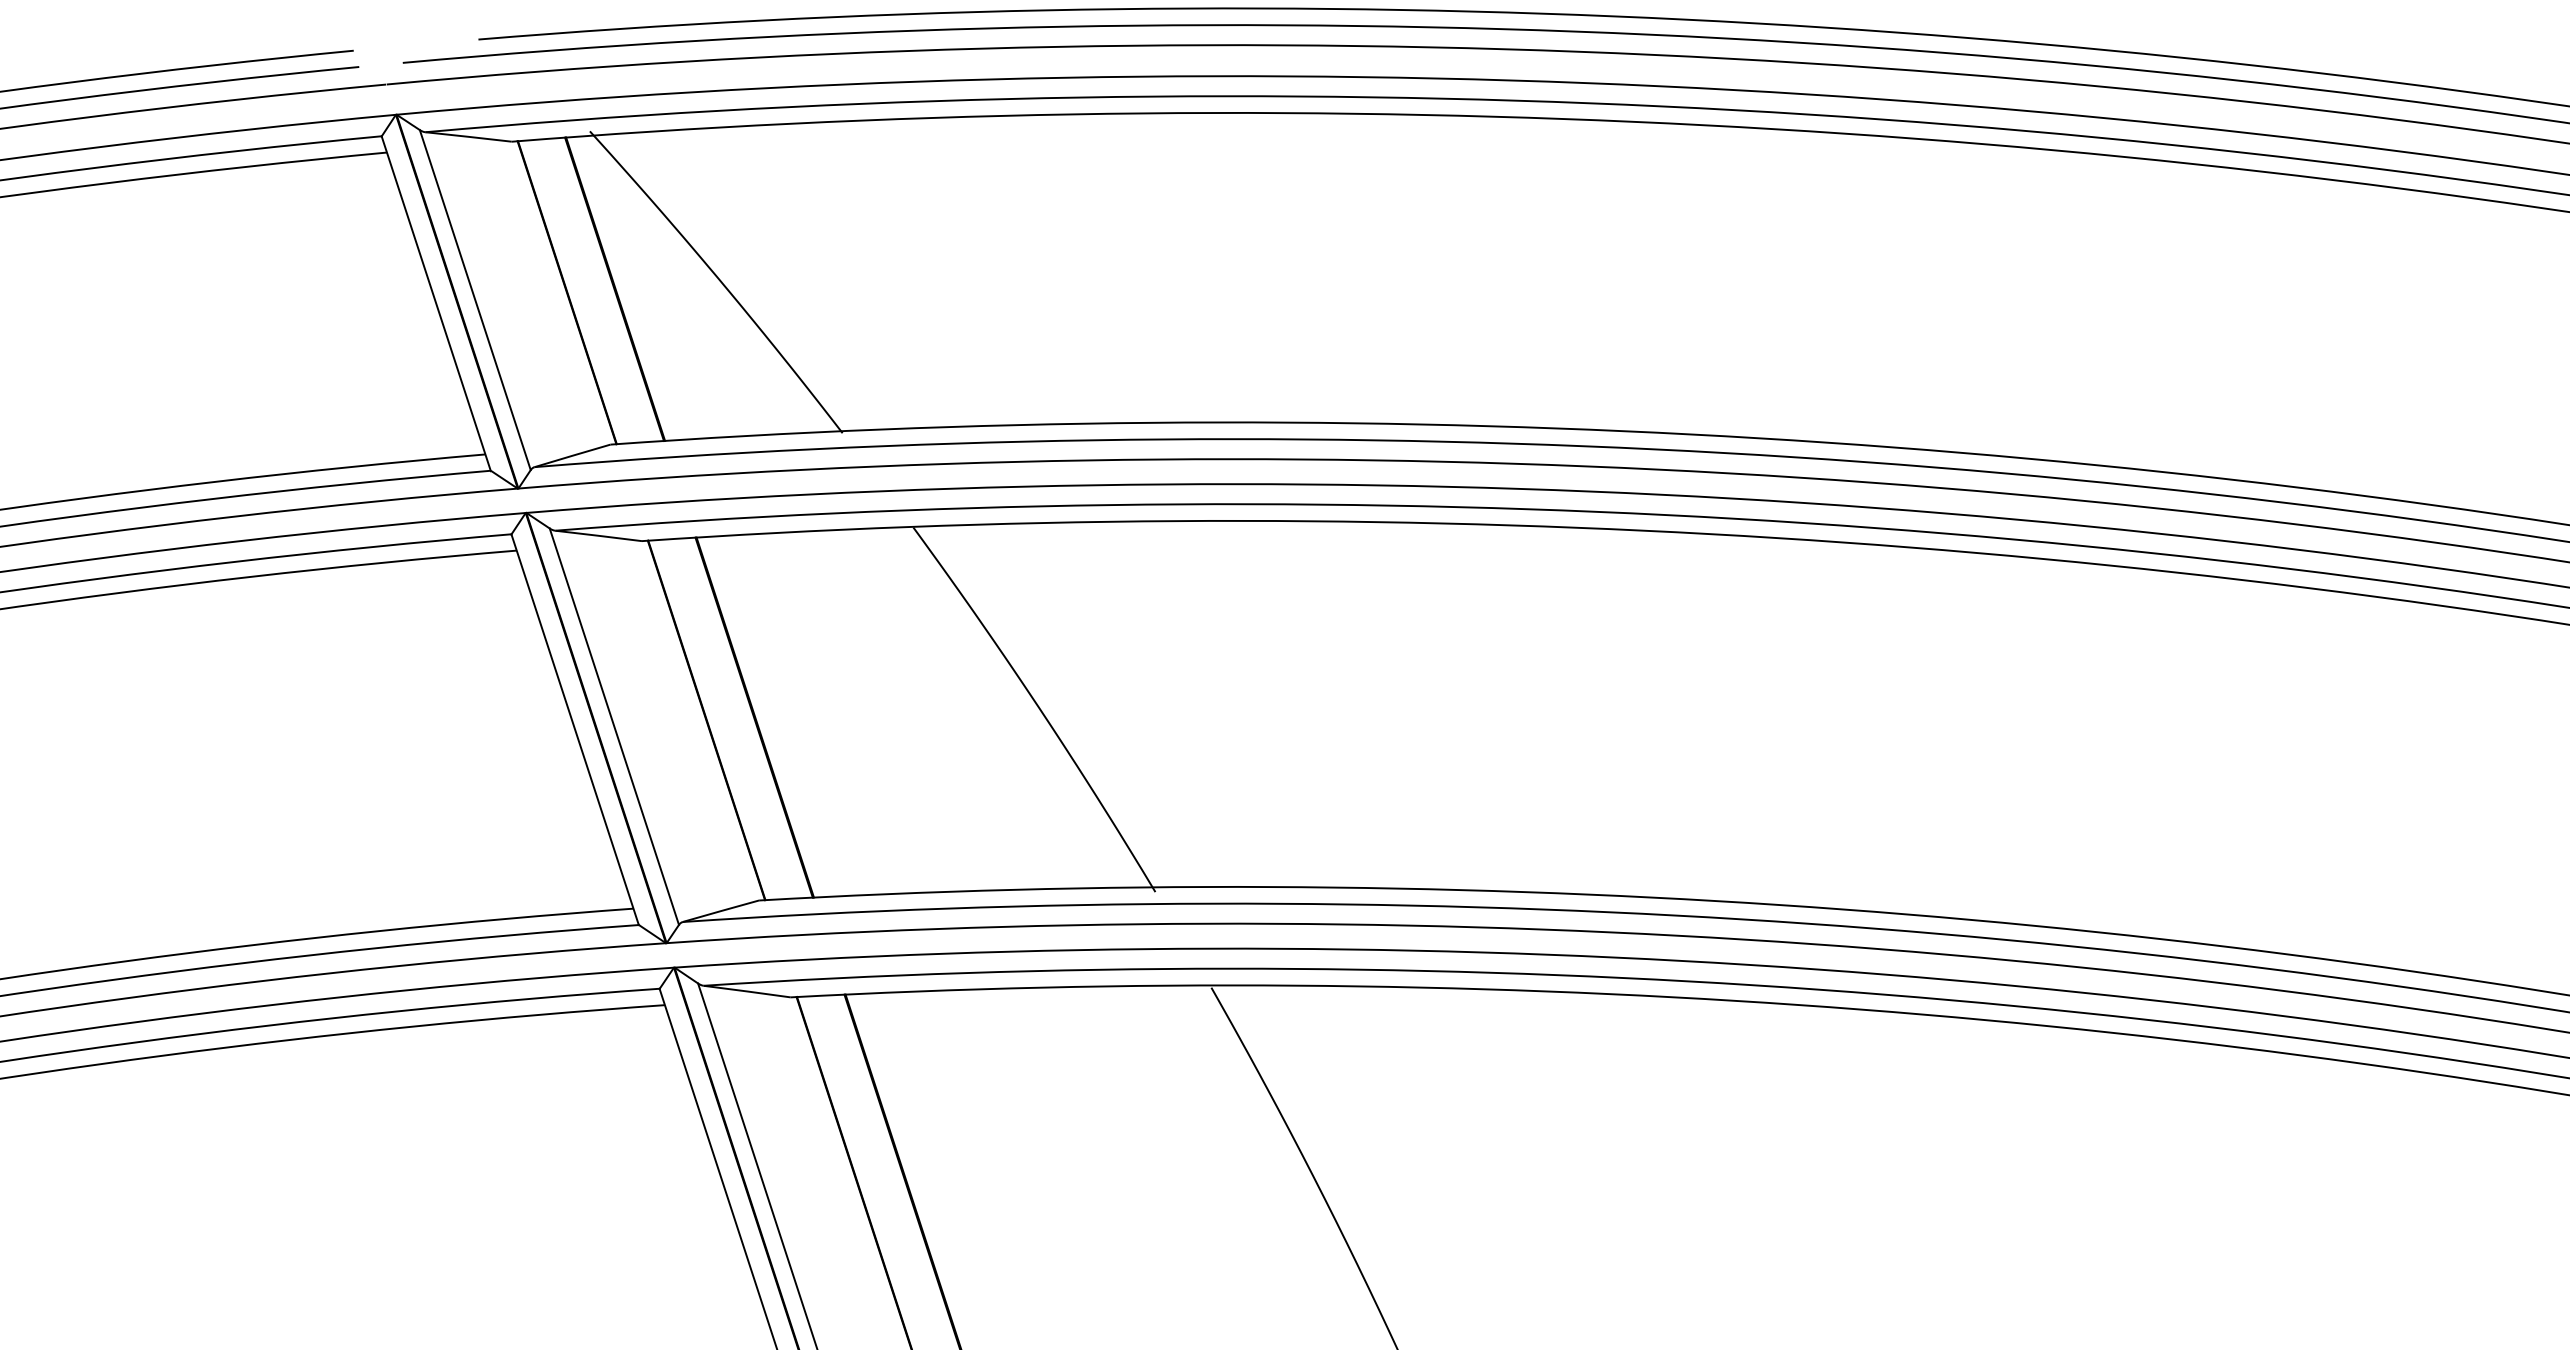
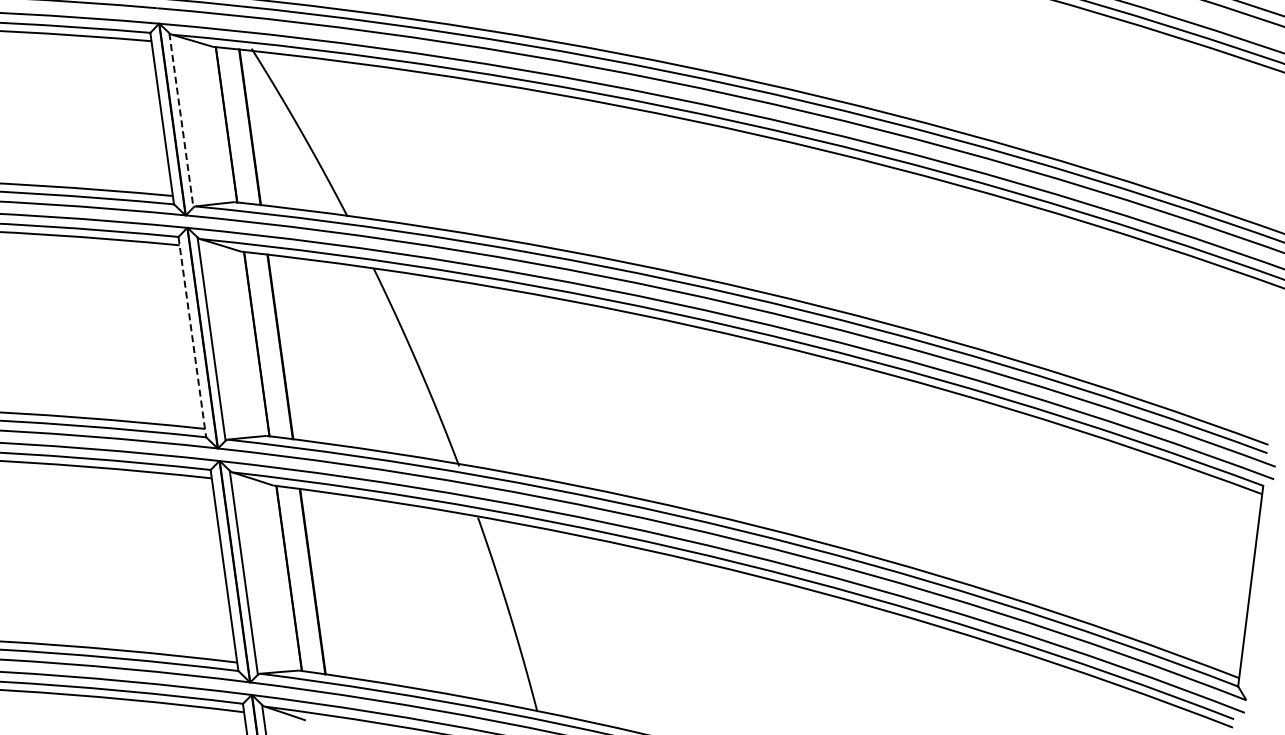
line: (475, 300) -> (181, 120), solid -> dashed
line: (575, 730) -> (192, 337), solid -> dashed

